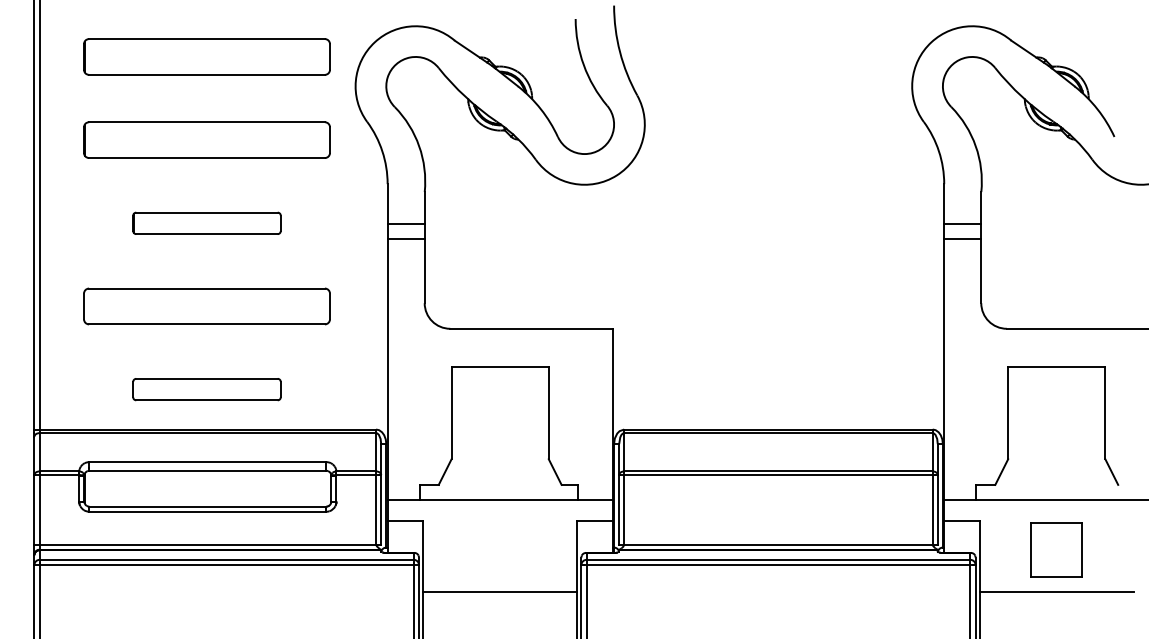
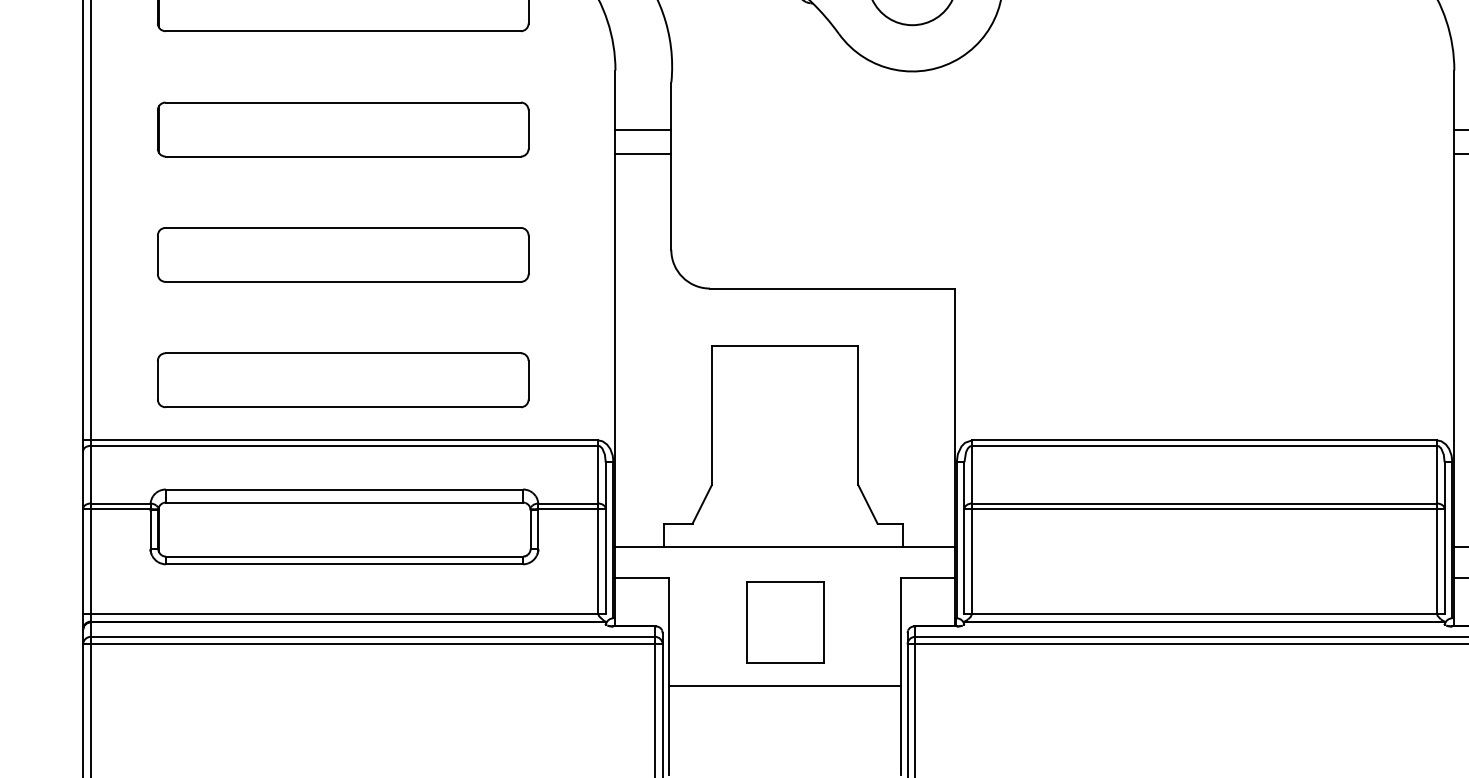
part: (206, 223) -> (342, 129), size x1.67
part: (206, 389) -> (342, 380), size x1.67
part: (500, 549) -> (785, 621), added

